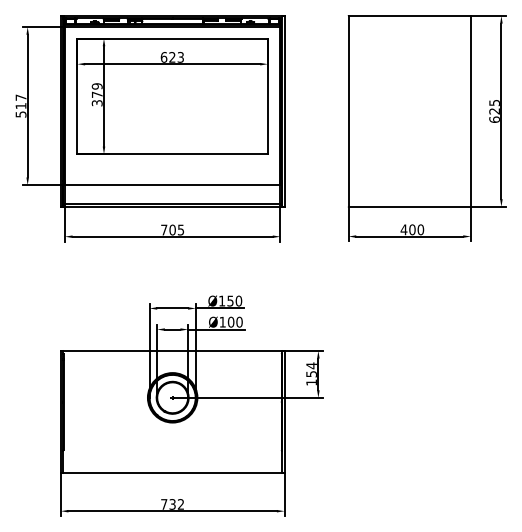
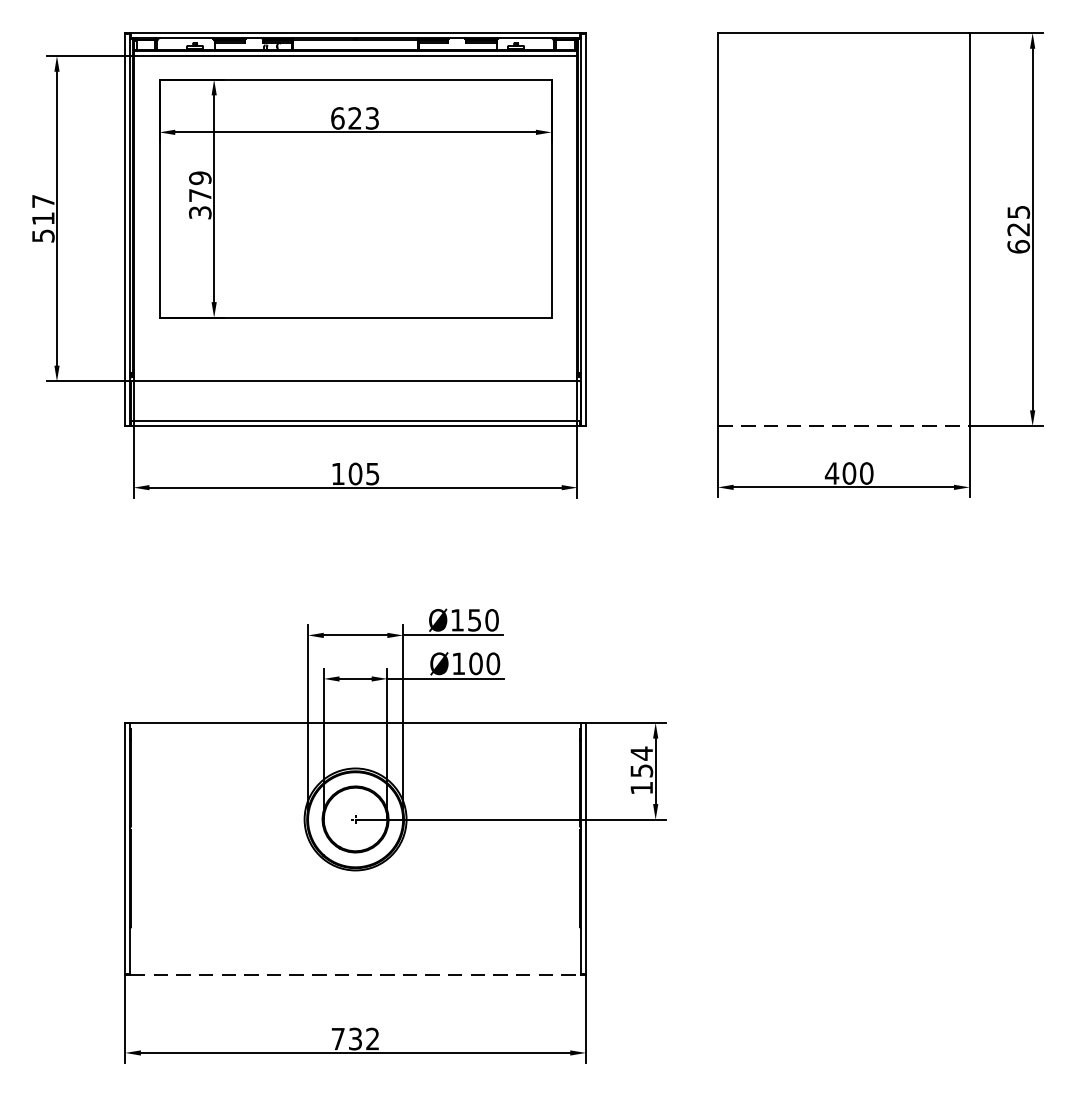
line: (409, 206) -> (843, 425), solid -> dashed
text: (164, 229) -> (338, 472), 705 -> 105
line: (173, 473) -> (357, 975), solid -> dashed

